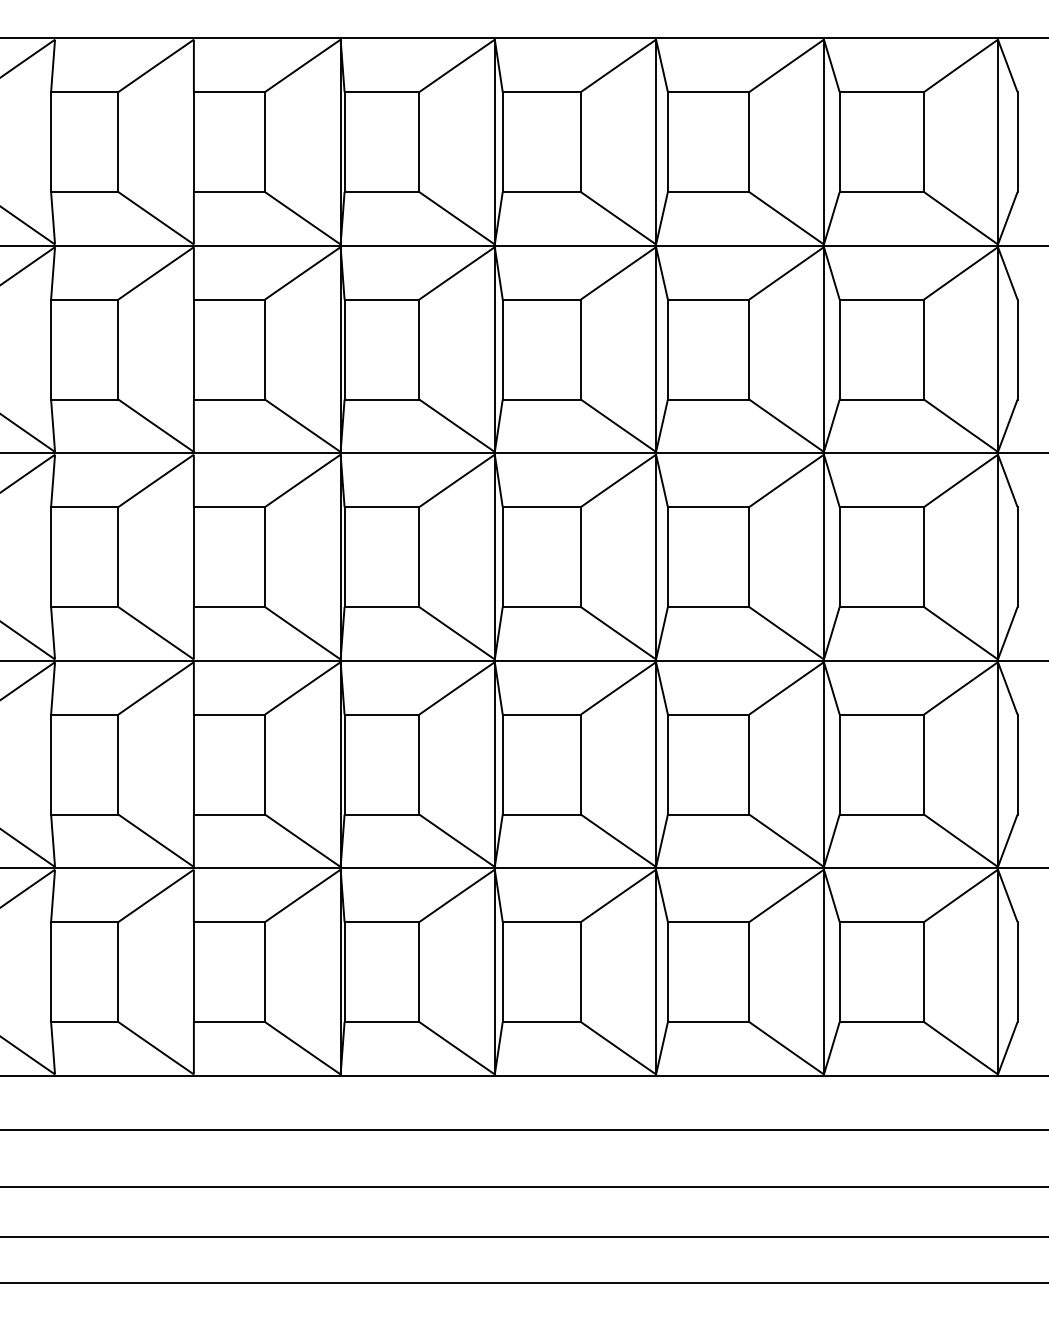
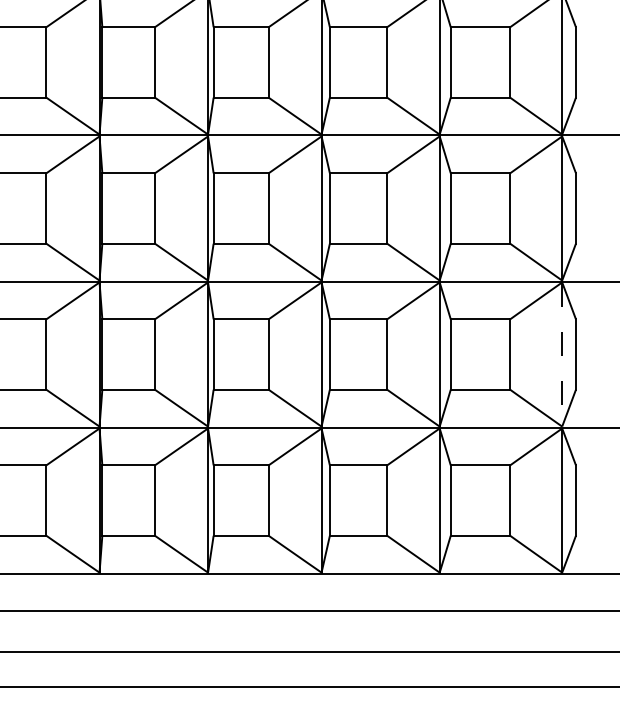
line: (997, 765) -> (561, 355), solid -> dashed

